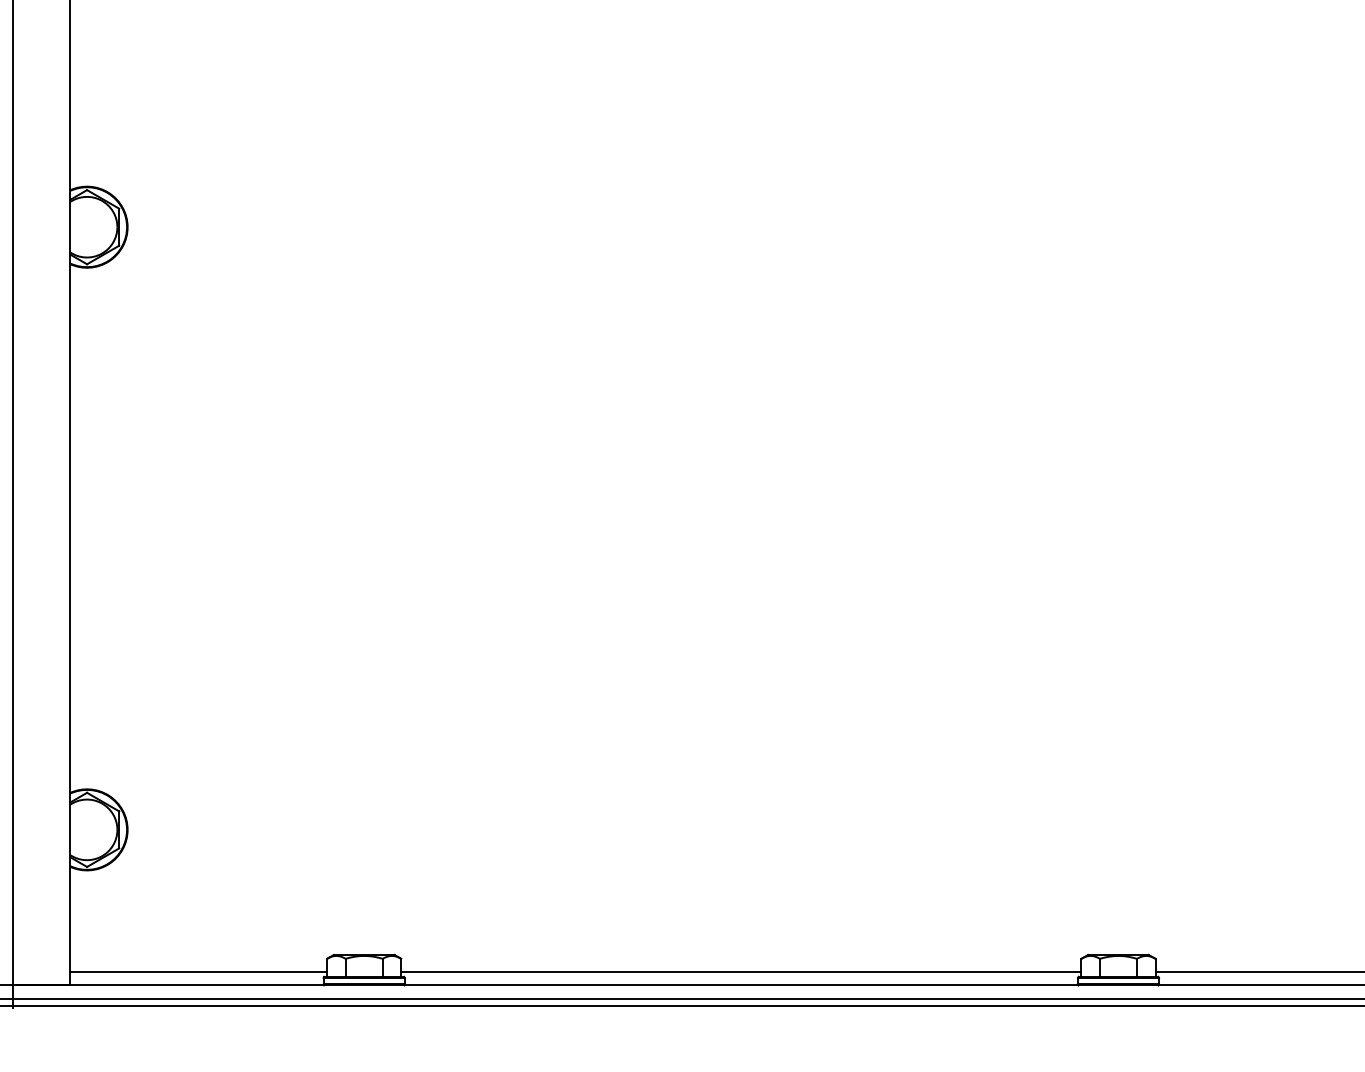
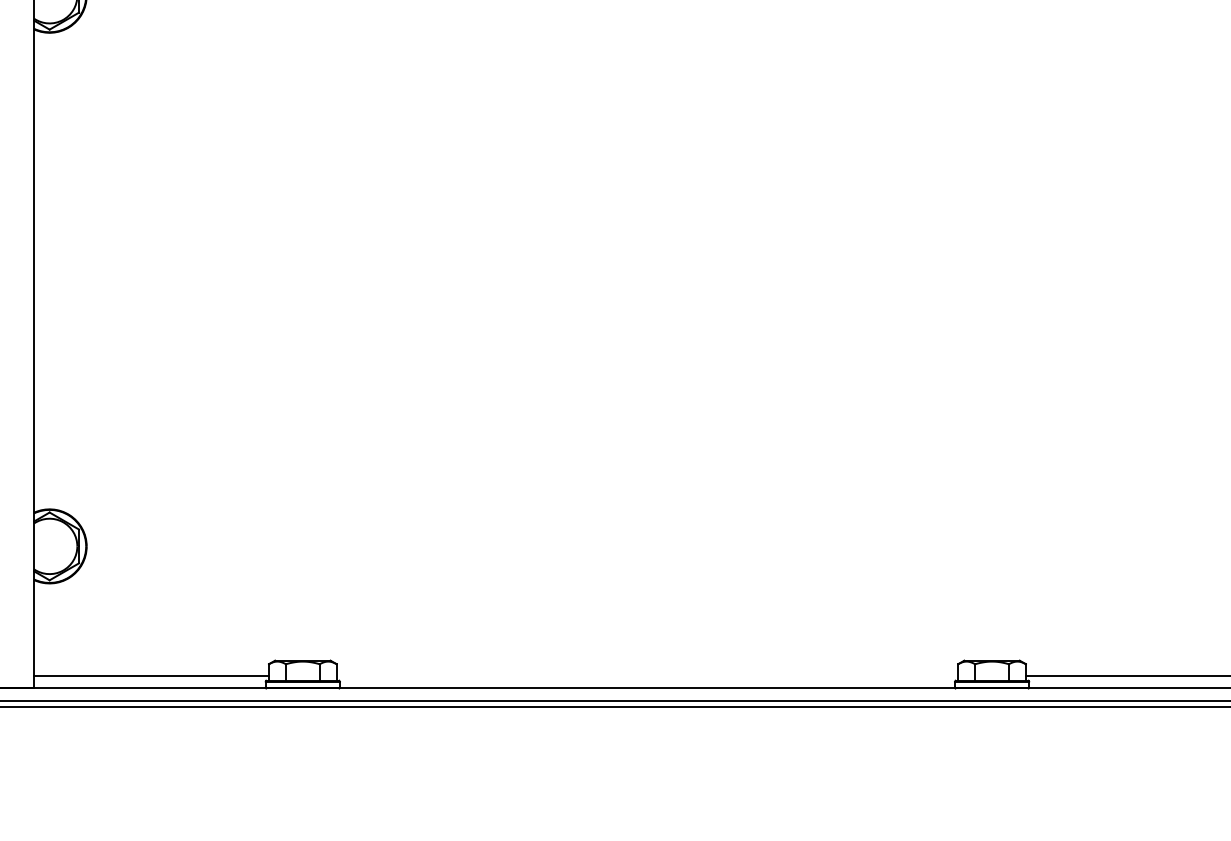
line: (741, 971) -> (647, 675), removed

